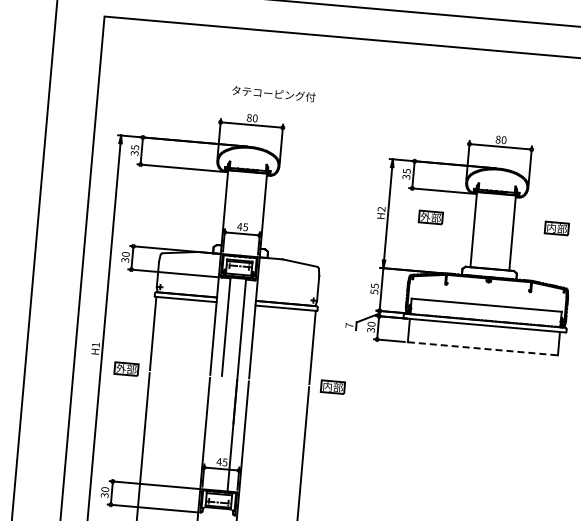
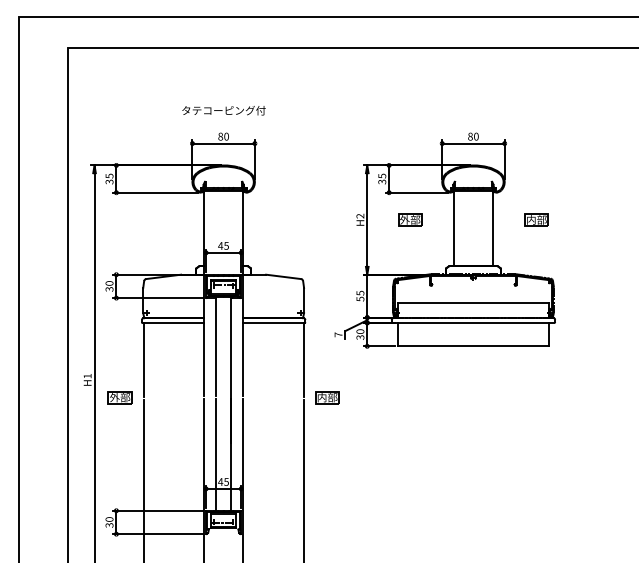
text: (273, 93) -> (223, 110), moved
line: (482, 348) -> (473, 346), dashed -> solid
line: (216, 434) -> (215, 454), added

